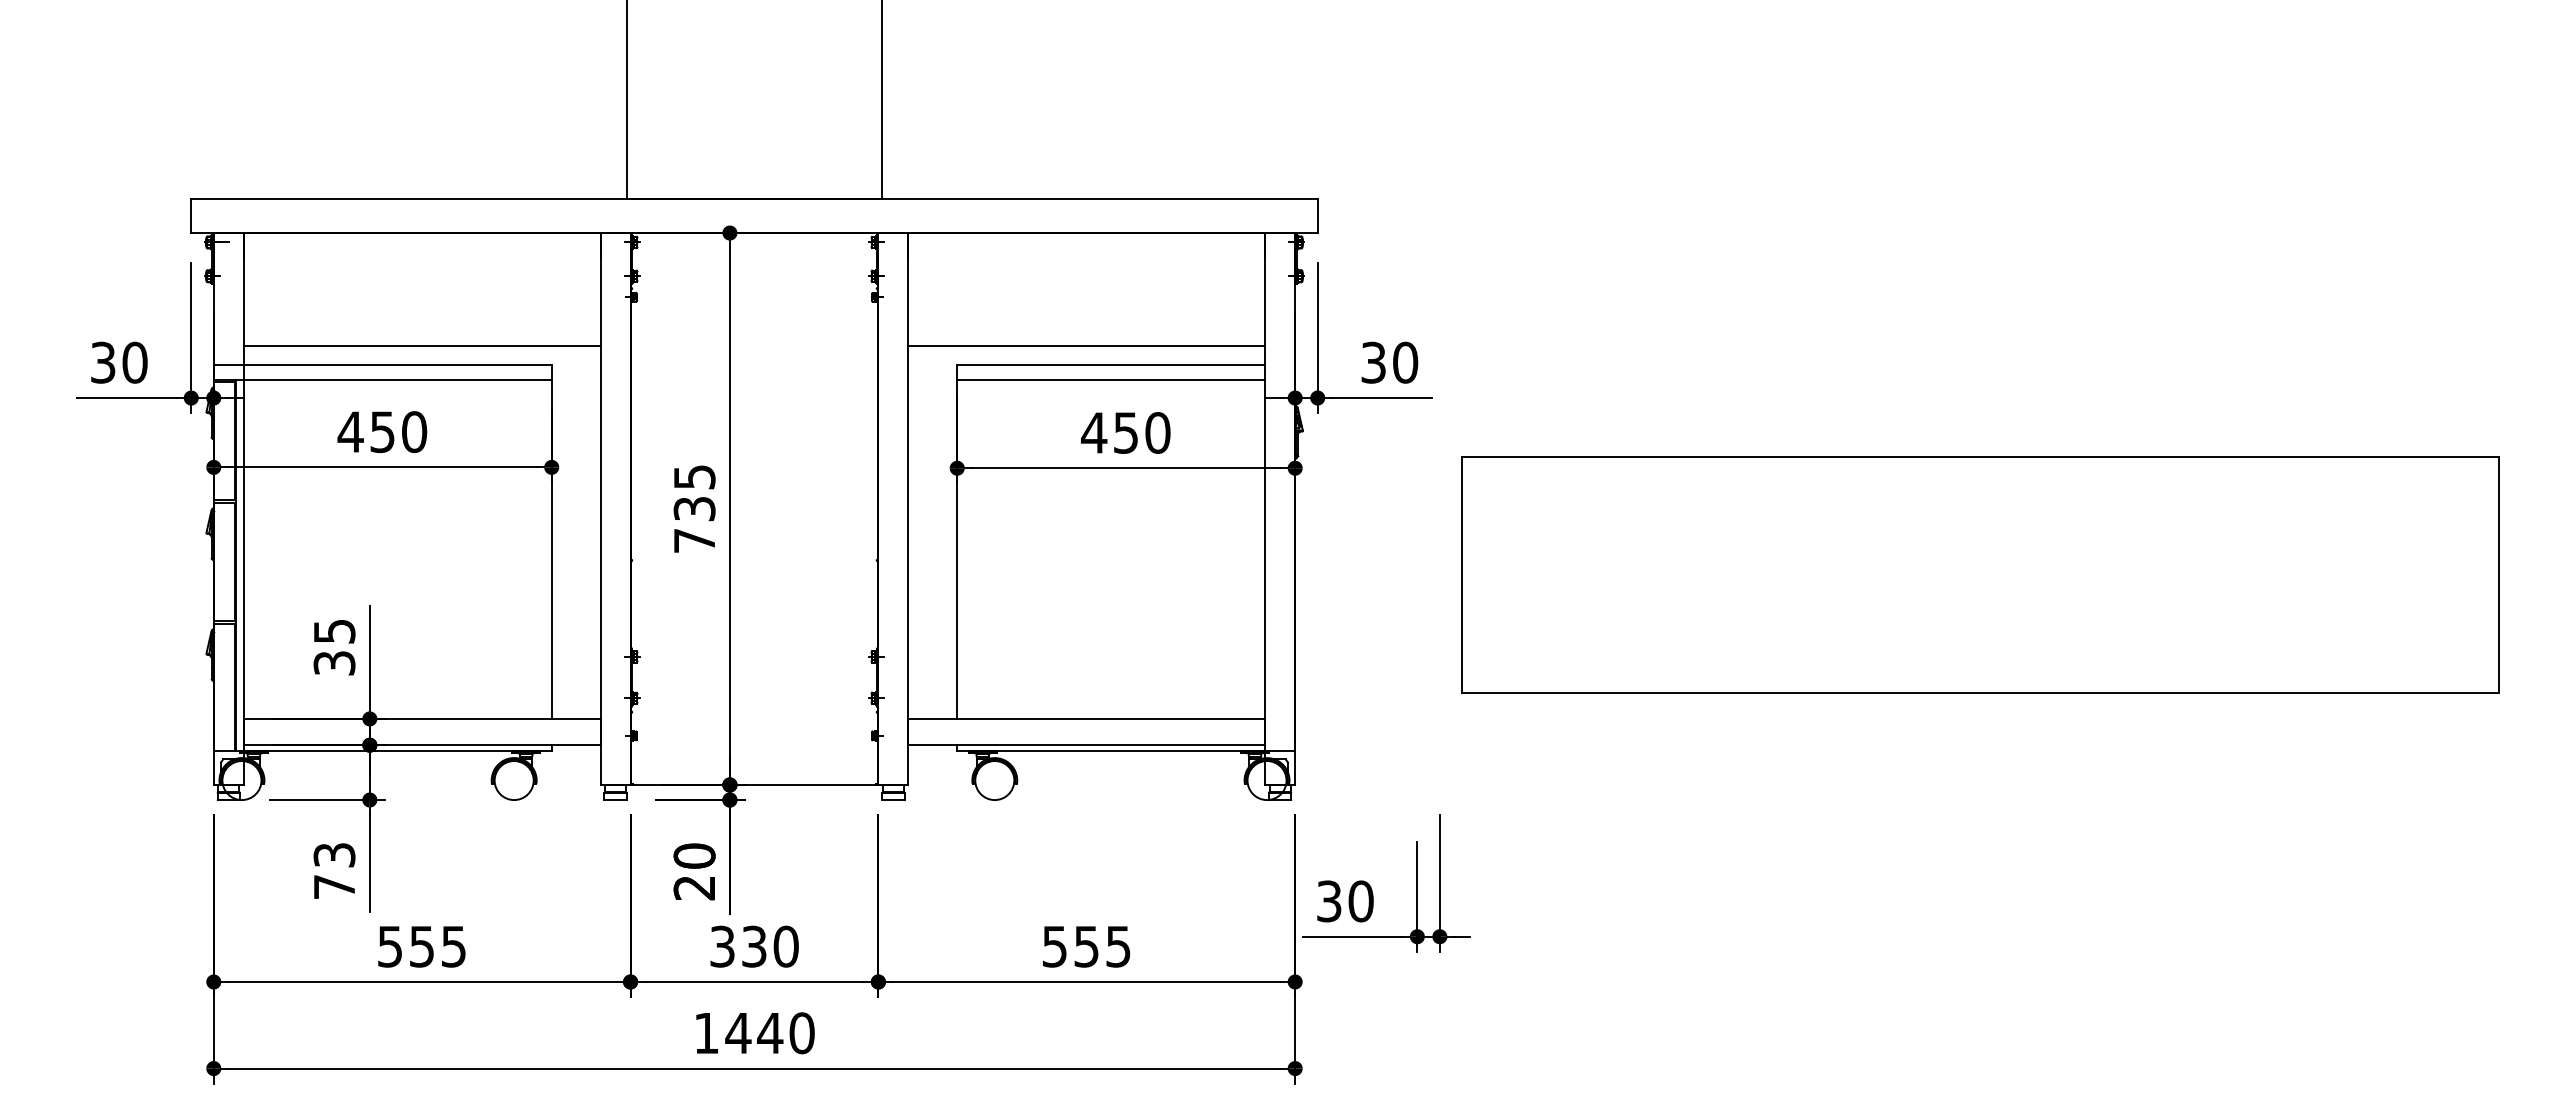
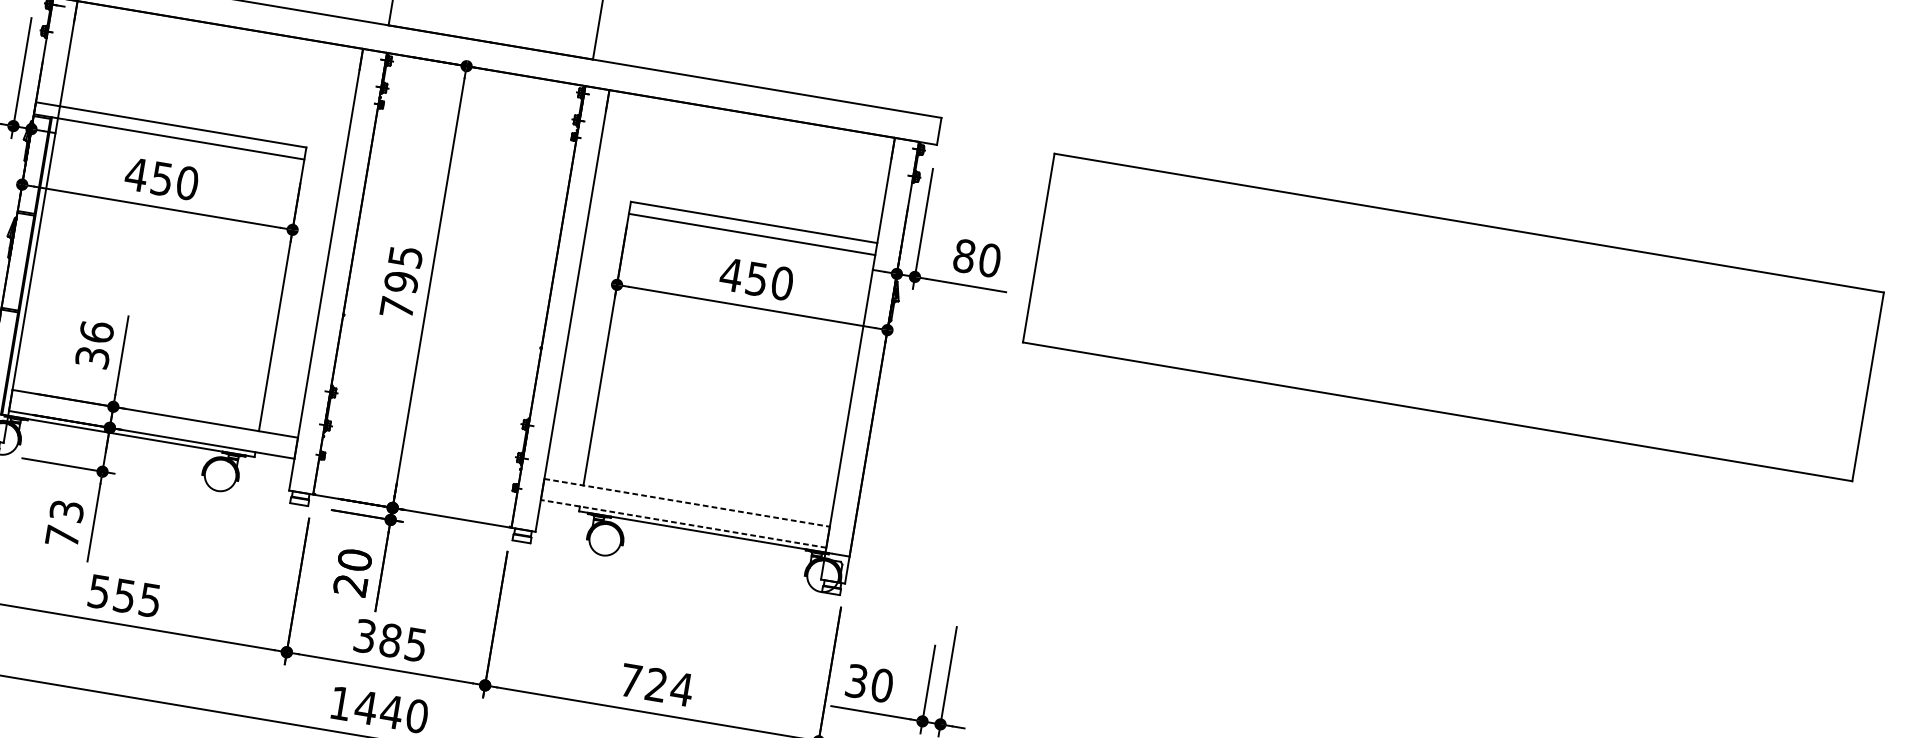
line: (421, 345) -> (204, 114), removed
line: (1086, 345) -> (736, 203), removed
text: (1373, 362) -> (964, 255), 30 -> 80
text: (694, 508) -> (401, 281), 735 -> 795
part: (1980, 574) -> (1453, 317), moved
text: (334, 630) -> (96, 331), 35 -> 36
line: (1087, 718) -> (687, 502), solid -> dashed
line: (1086, 745) -> (683, 524), solid -> dashed
text: (770, 946) -> (403, 642), 330 -> 385
text: (1086, 946) -> (656, 684), 555 -> 724

